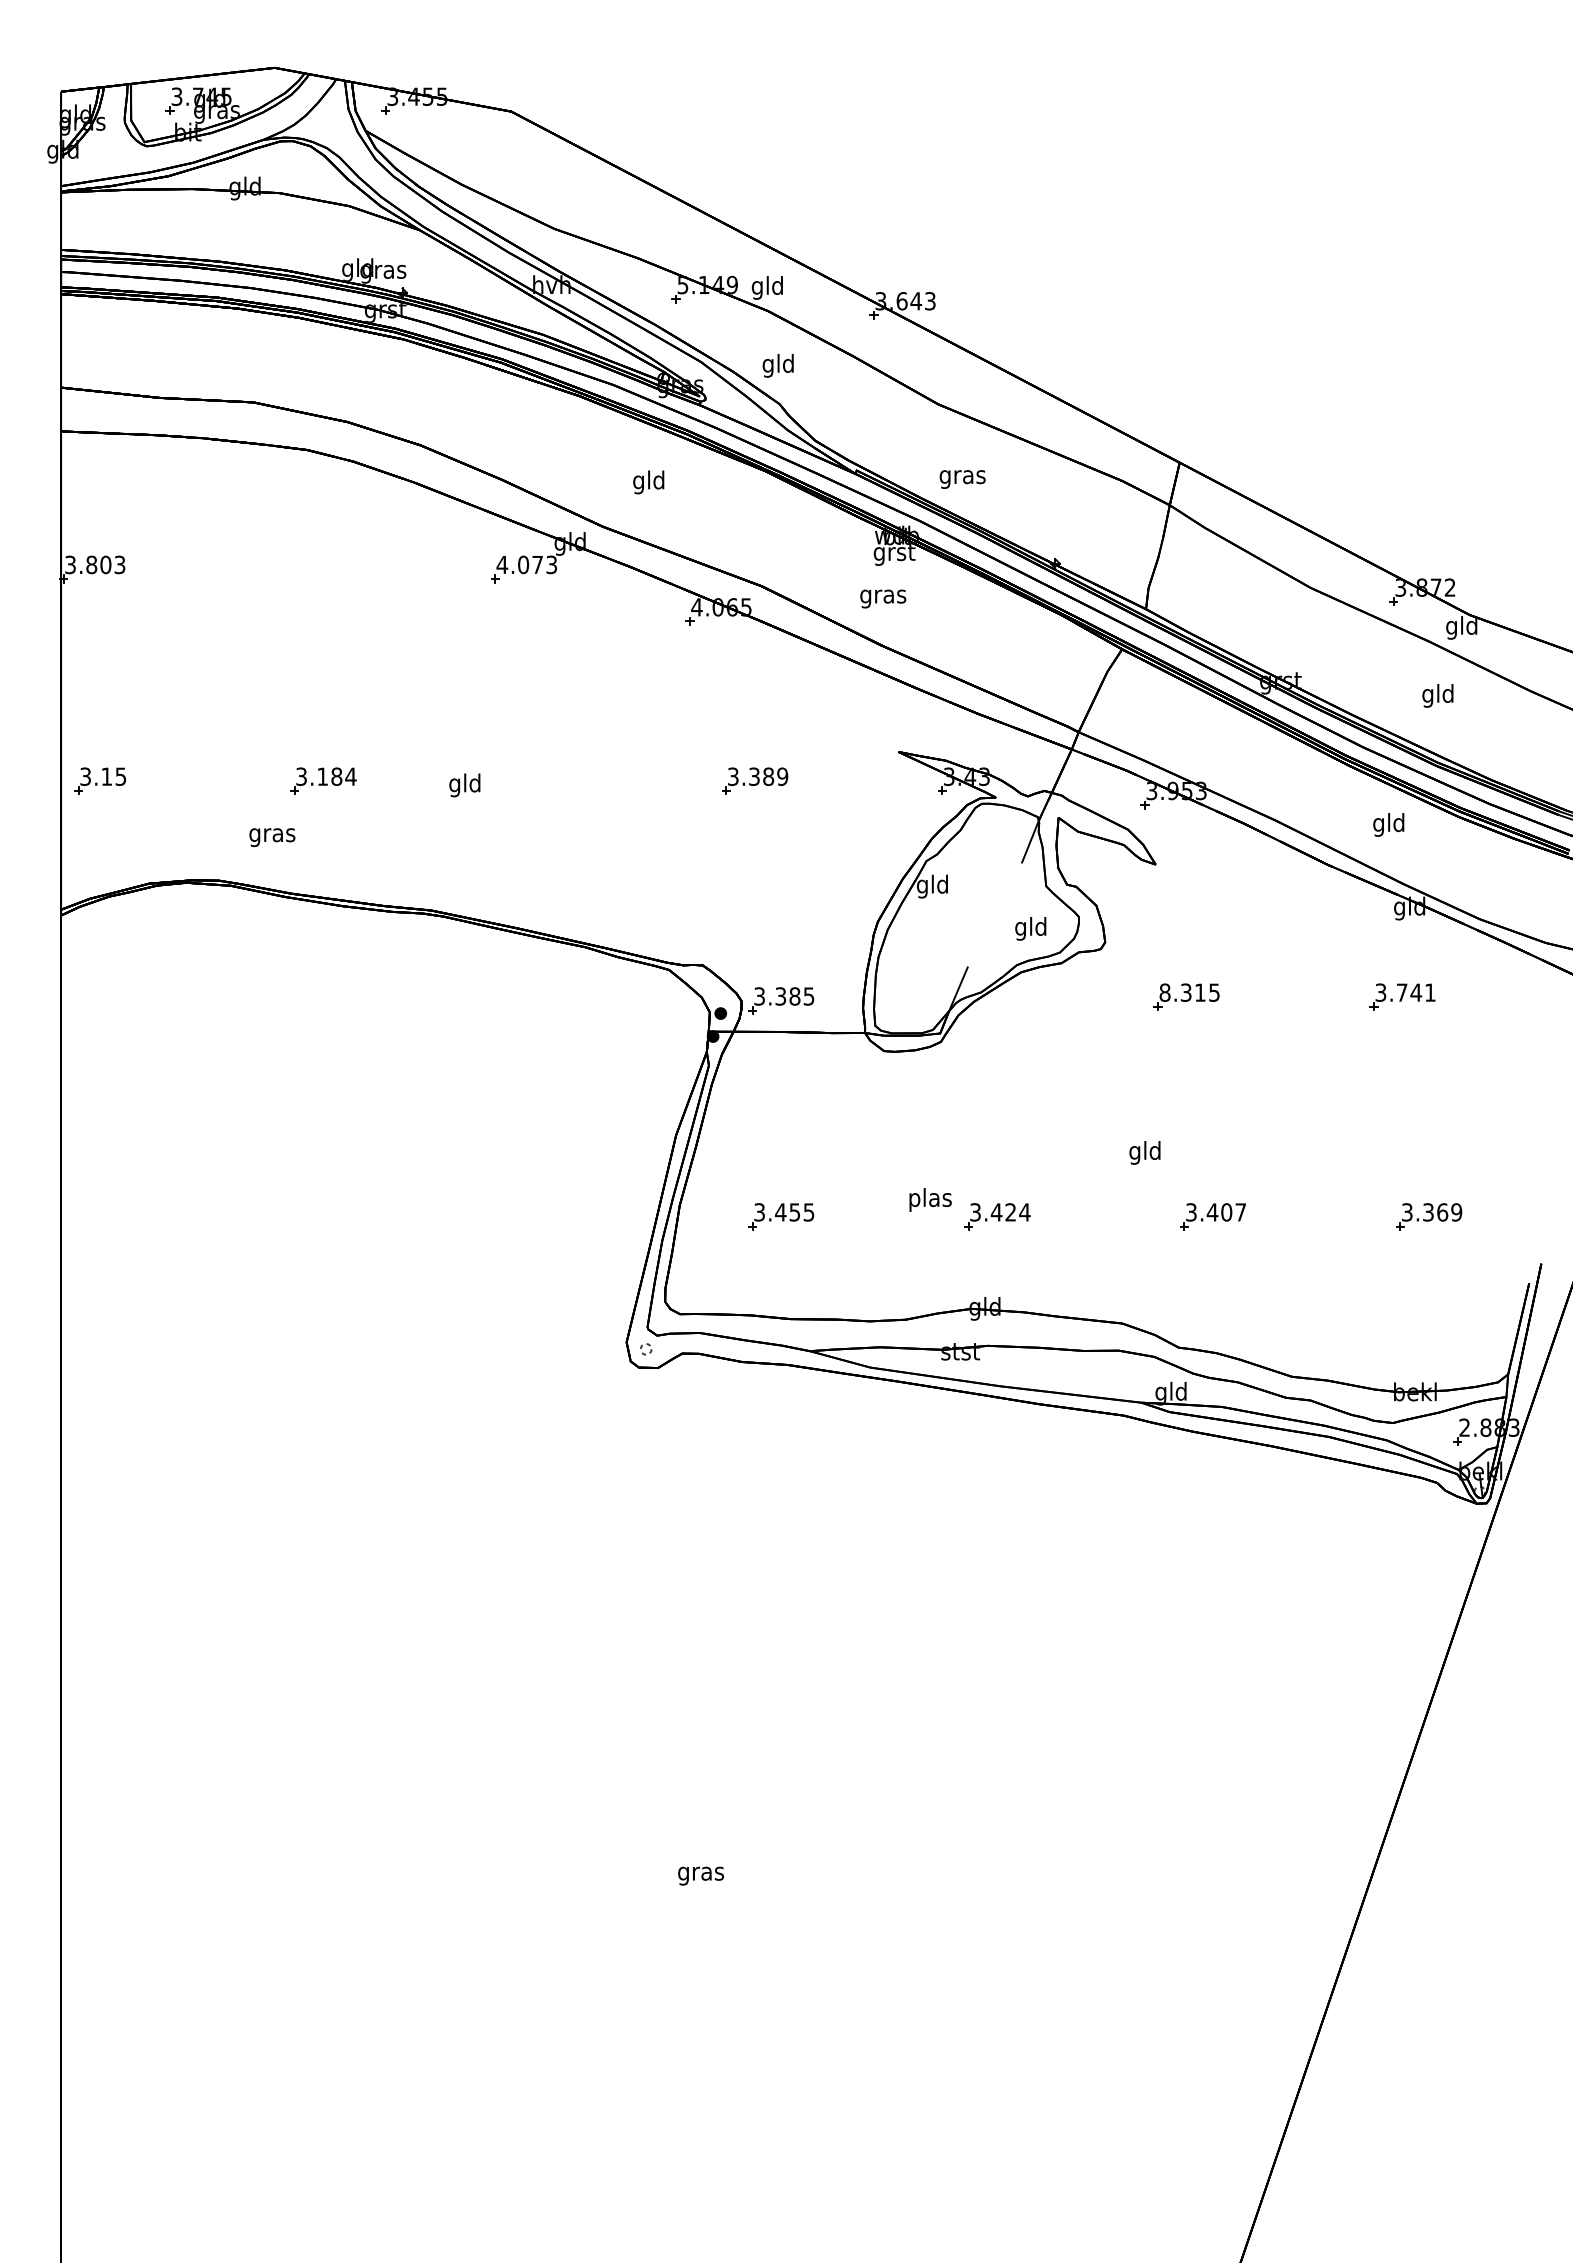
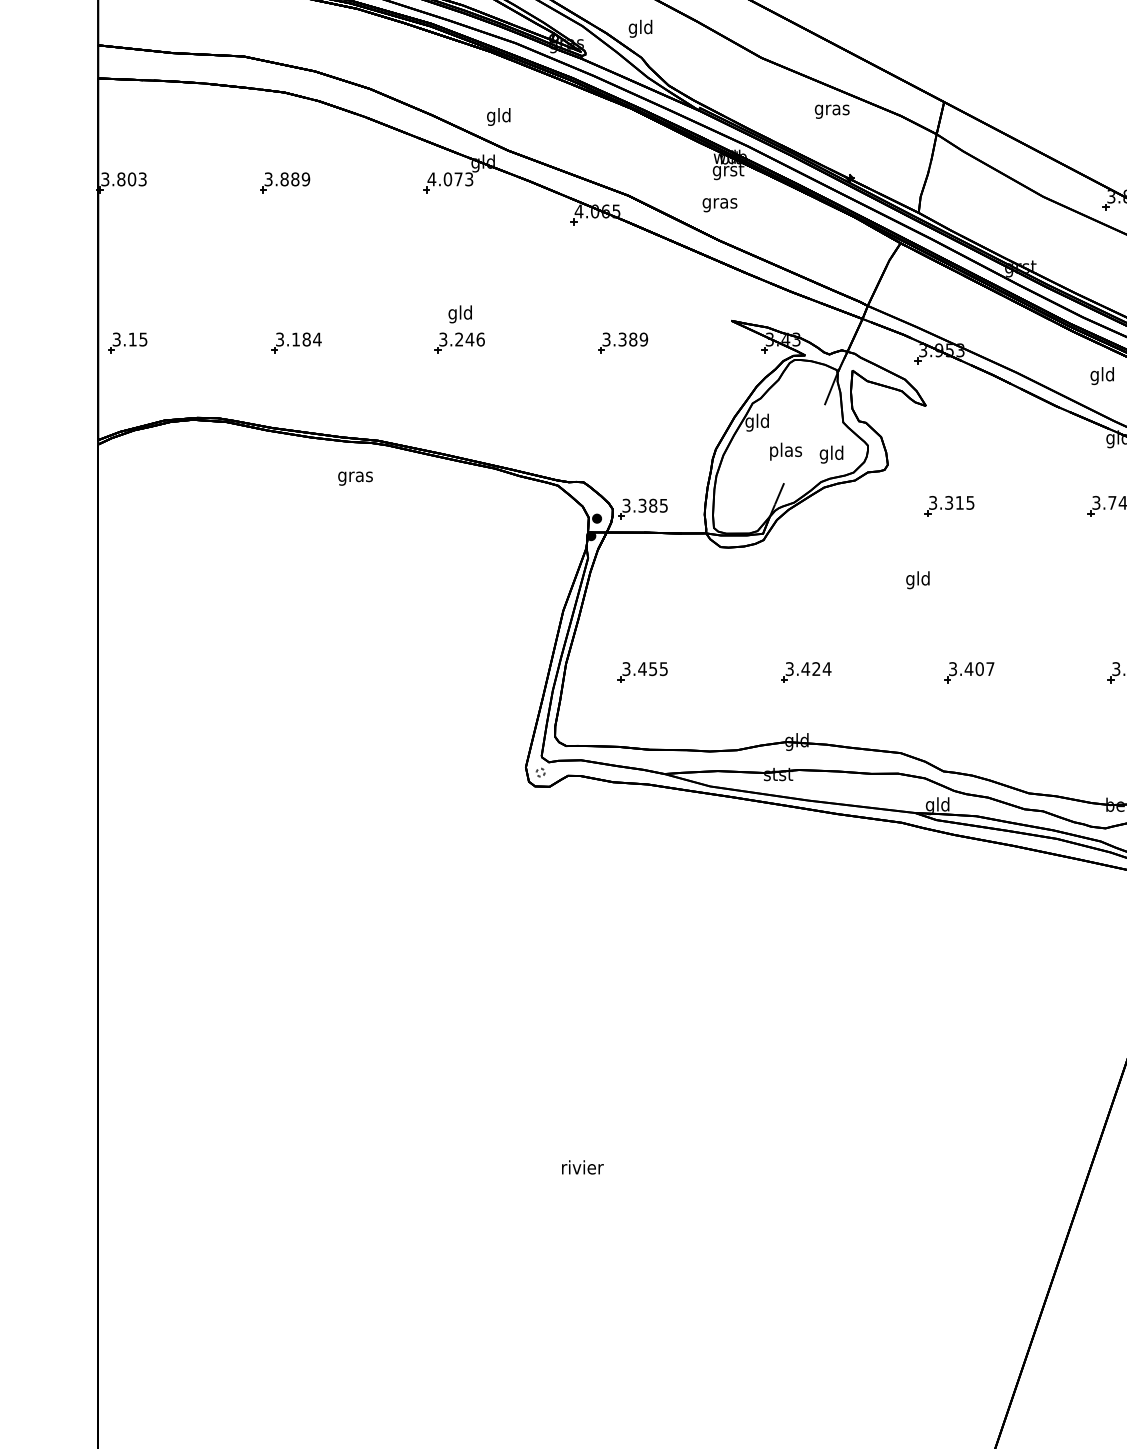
text: (962, 479) -> (832, 111), moved
text: (648, 482) -> (498, 117), moved
part: (308, 569) -> (285, 182), added
part: (539, 780) -> (460, 342), added
text: (464, 785) -> (460, 314), moved
text: (272, 837) -> (355, 478), moved
text: (1164, 992) -> (932, 502), 8.315 -> 3.315
text: (1144, 1152) -> (917, 579), moved
text: (930, 1199) -> (785, 451), moved
text: (701, 1873) -> (582, 1169), gras -> rivier

